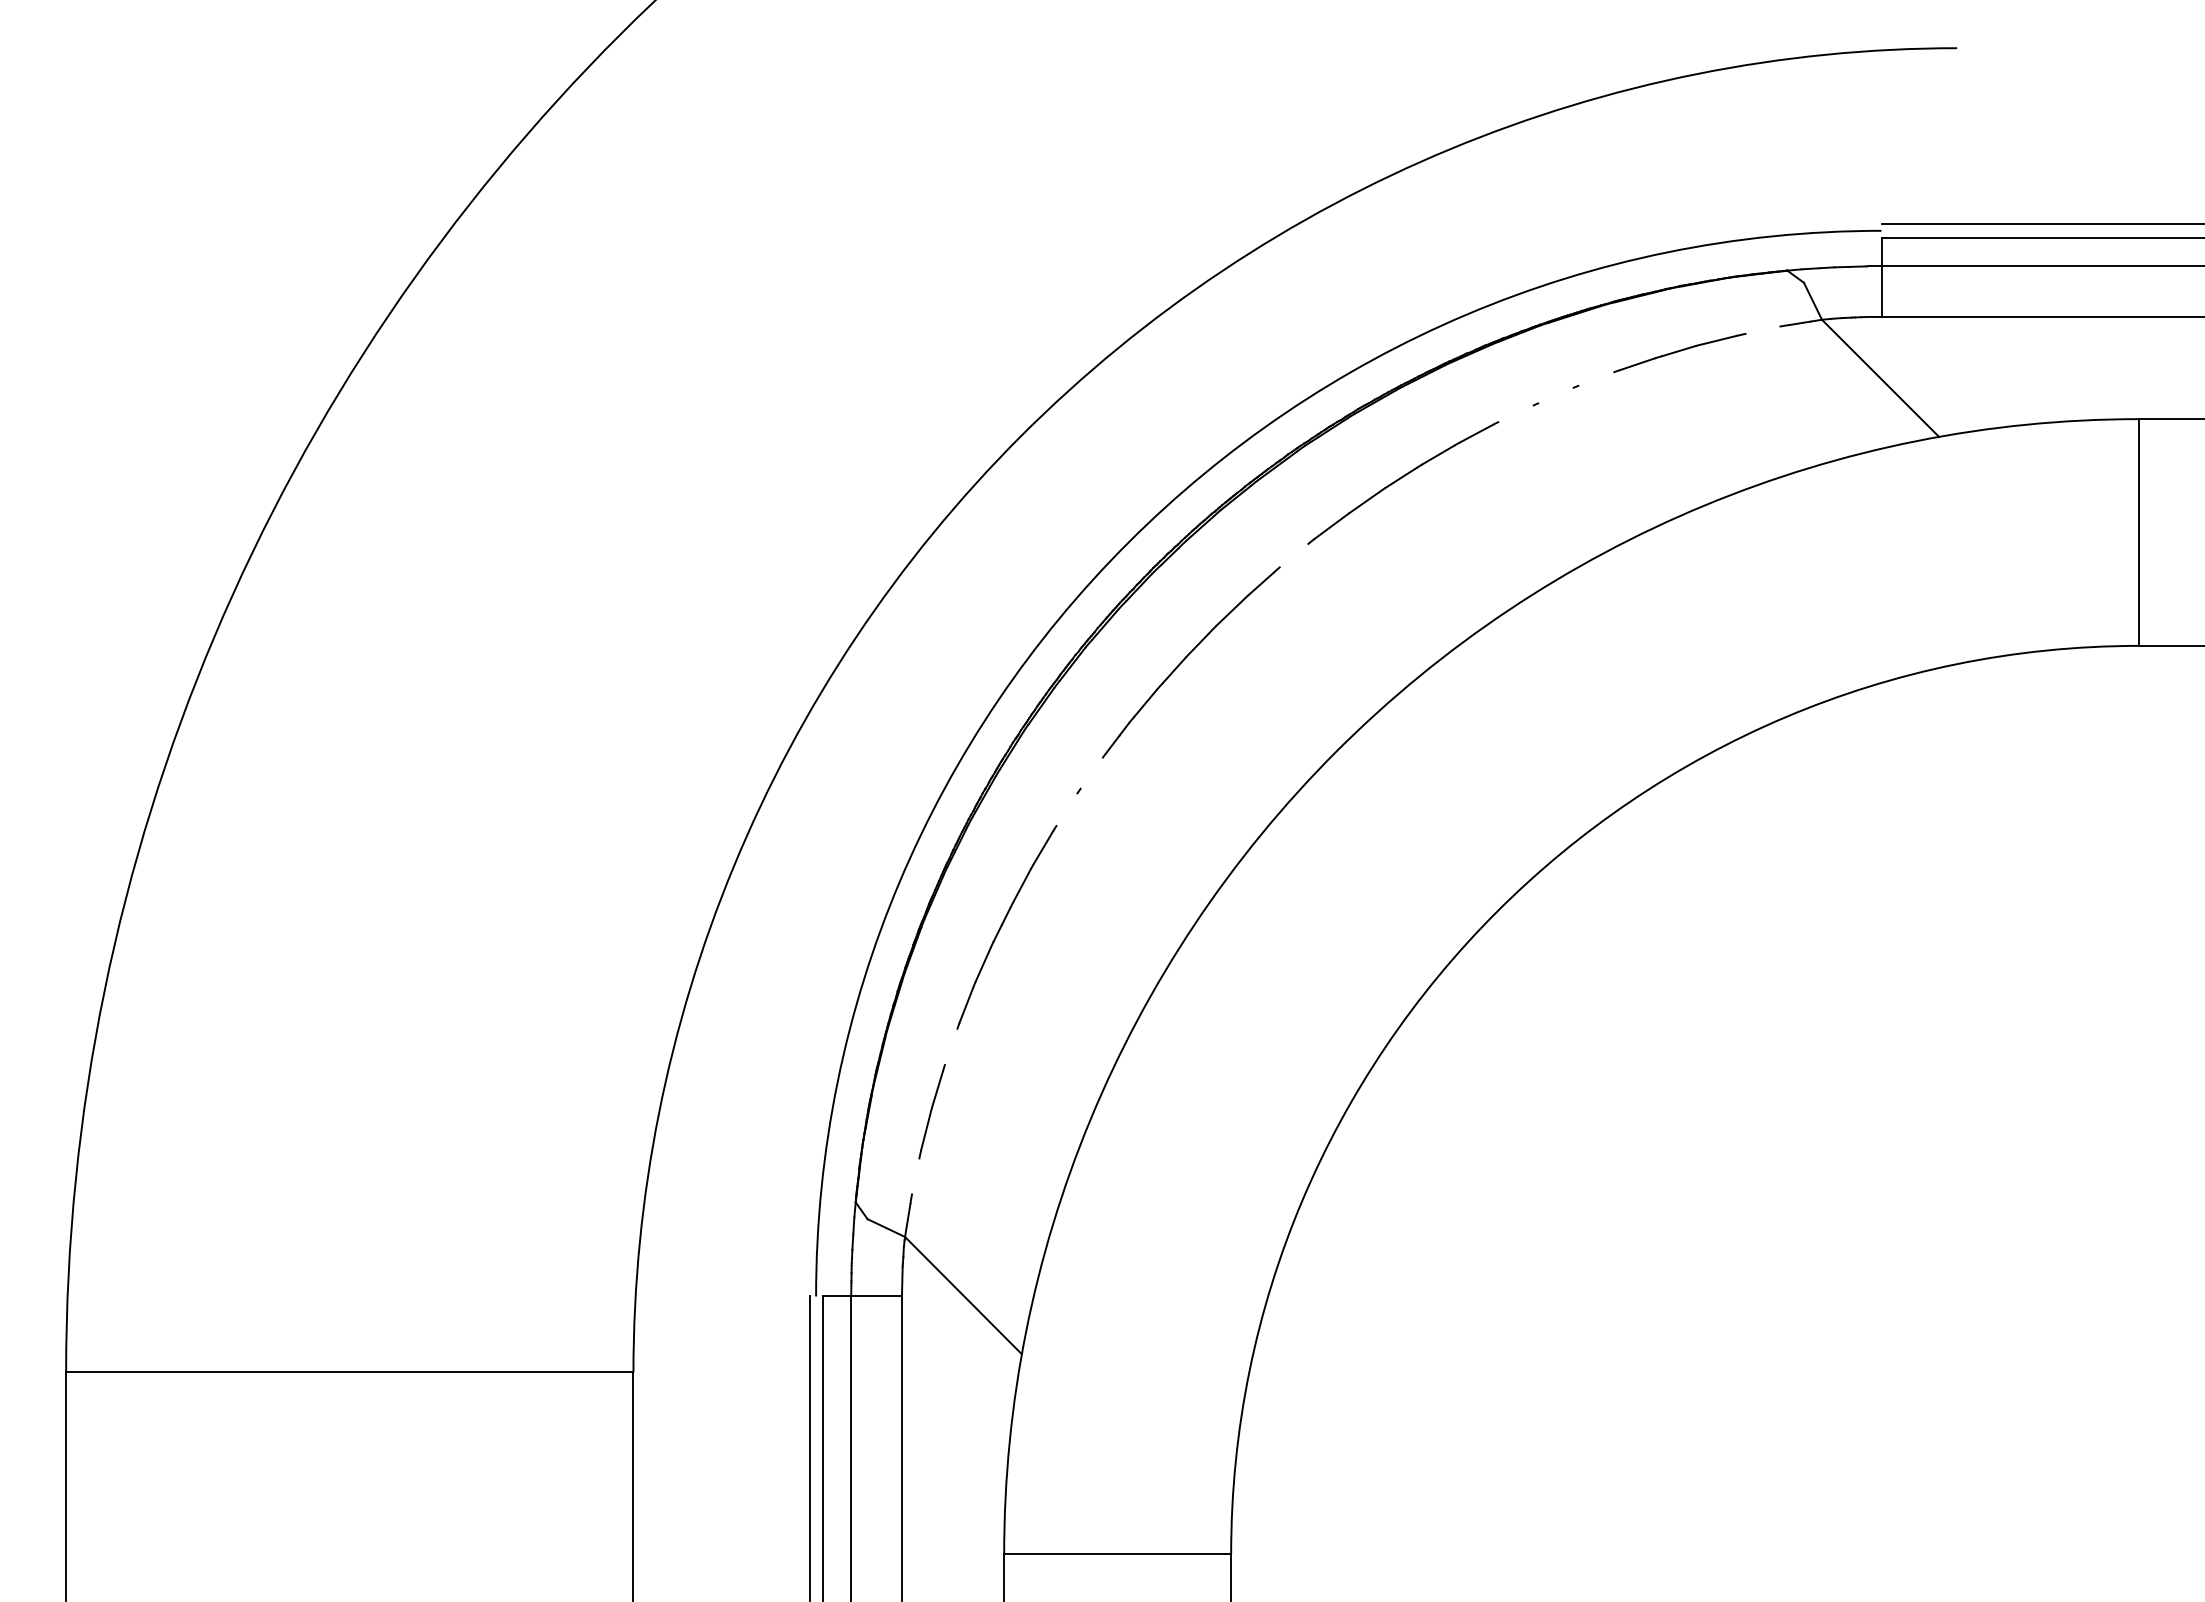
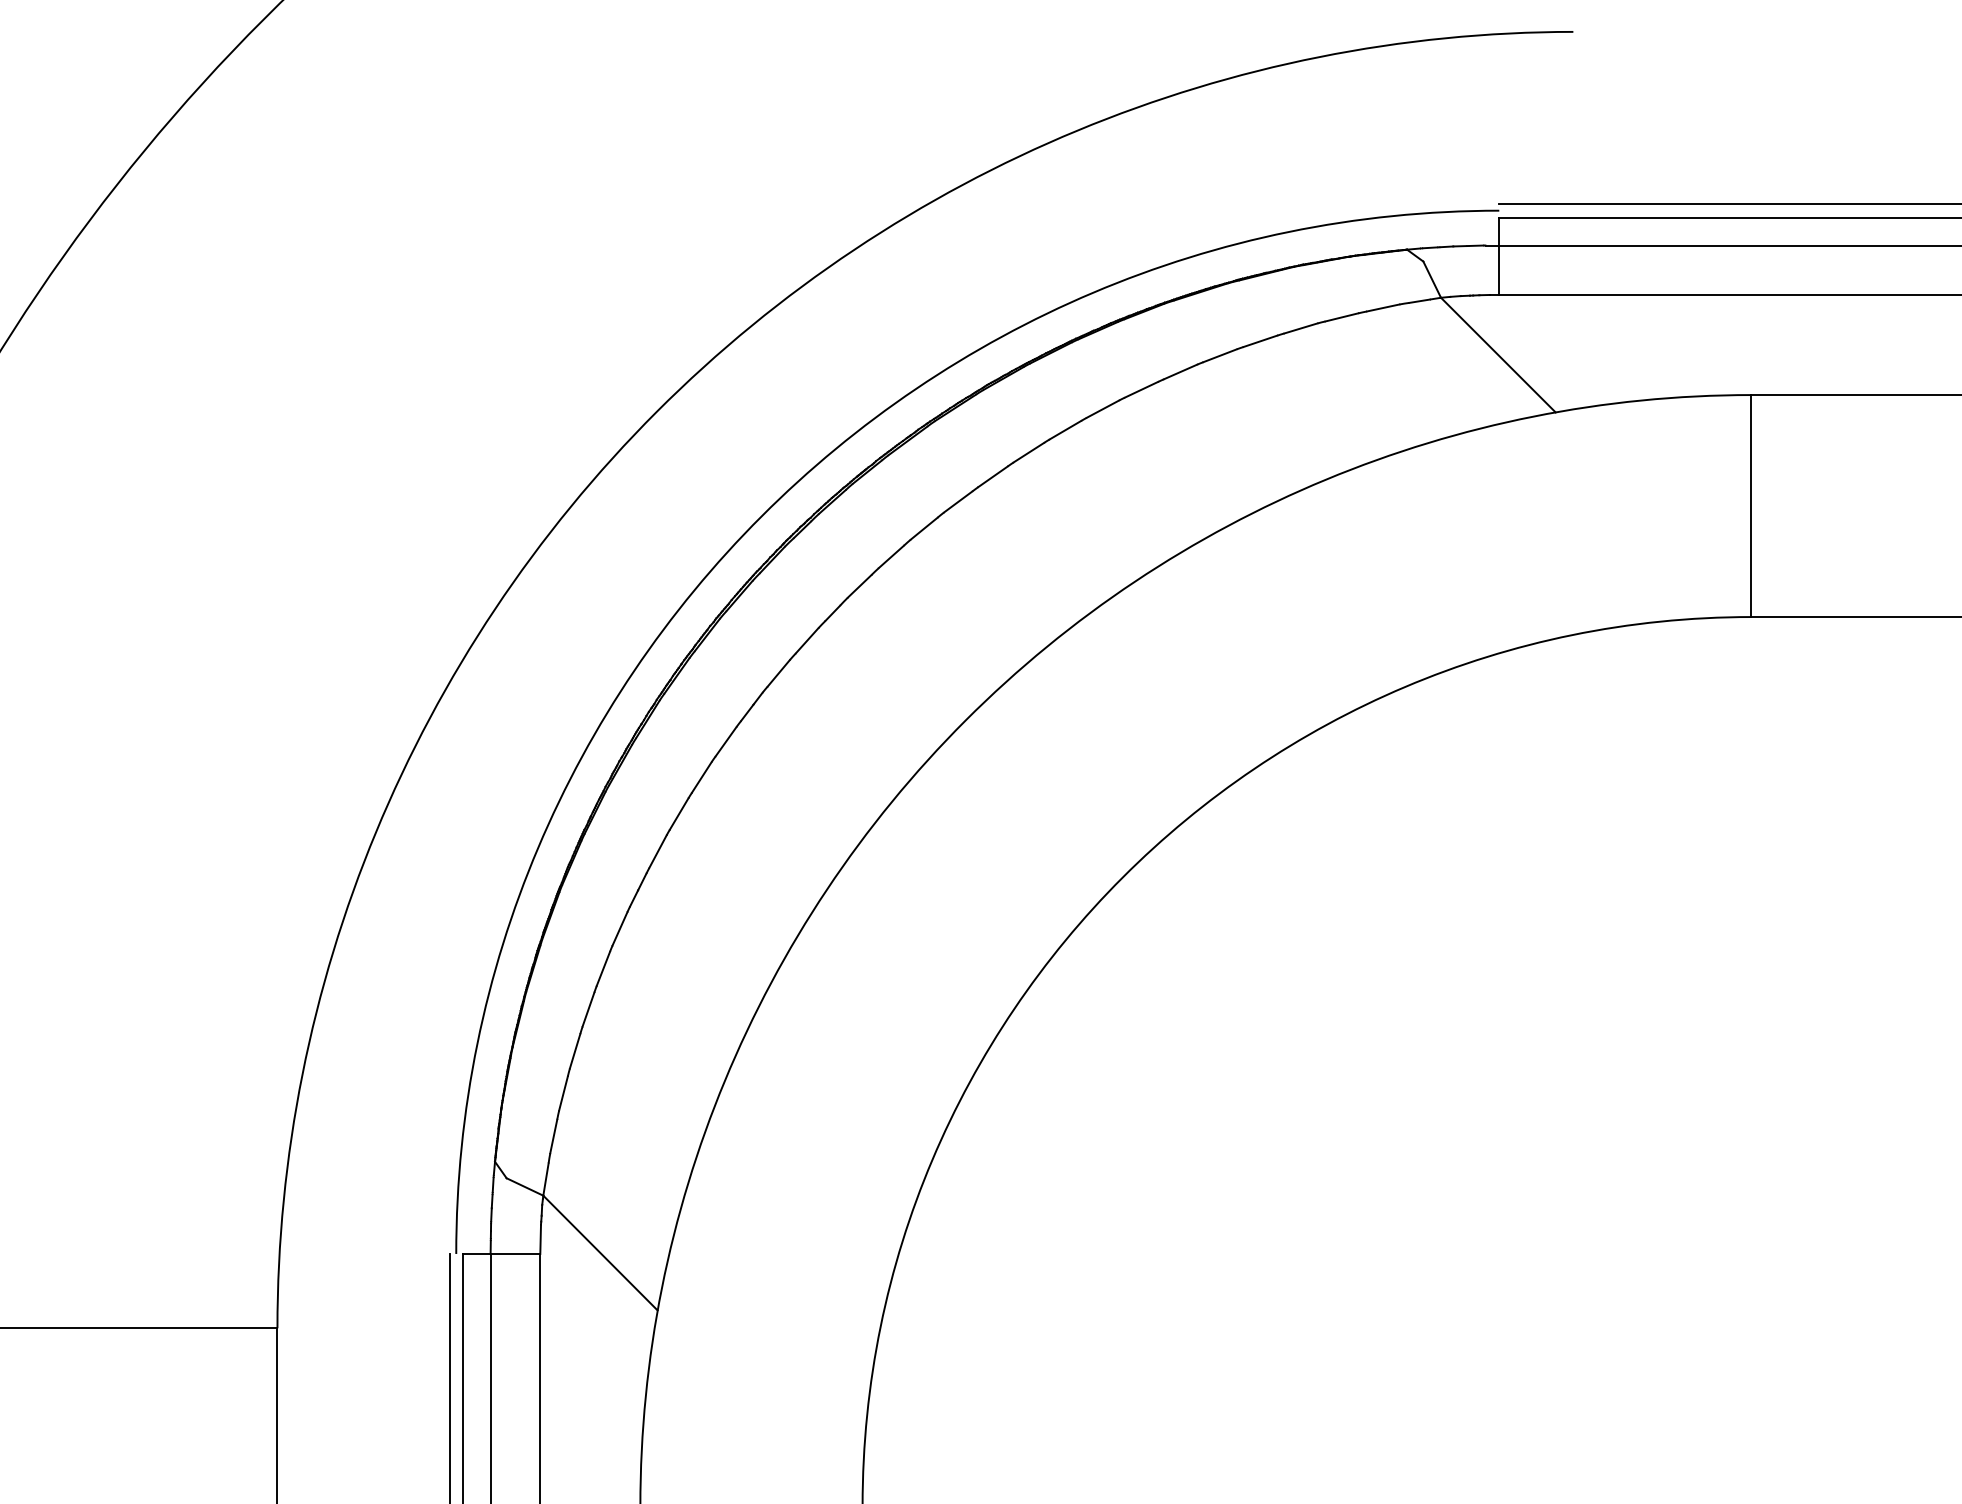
line: (1762, 329) -> (1382, 307), added
line: (1596, 378) -> (1220, 355), added
line: (1555, 395) -> (1180, 371), added
line: (1515, 413) -> (1140, 389), added
line: (1293, 555) -> (923, 528), added
line: (1091, 773) -> (725, 741), added
line: (1066, 809) -> (701, 777), added
line: (951, 1046) -> (588, 1009), added
line: (915, 1176) -> (553, 1136), added

